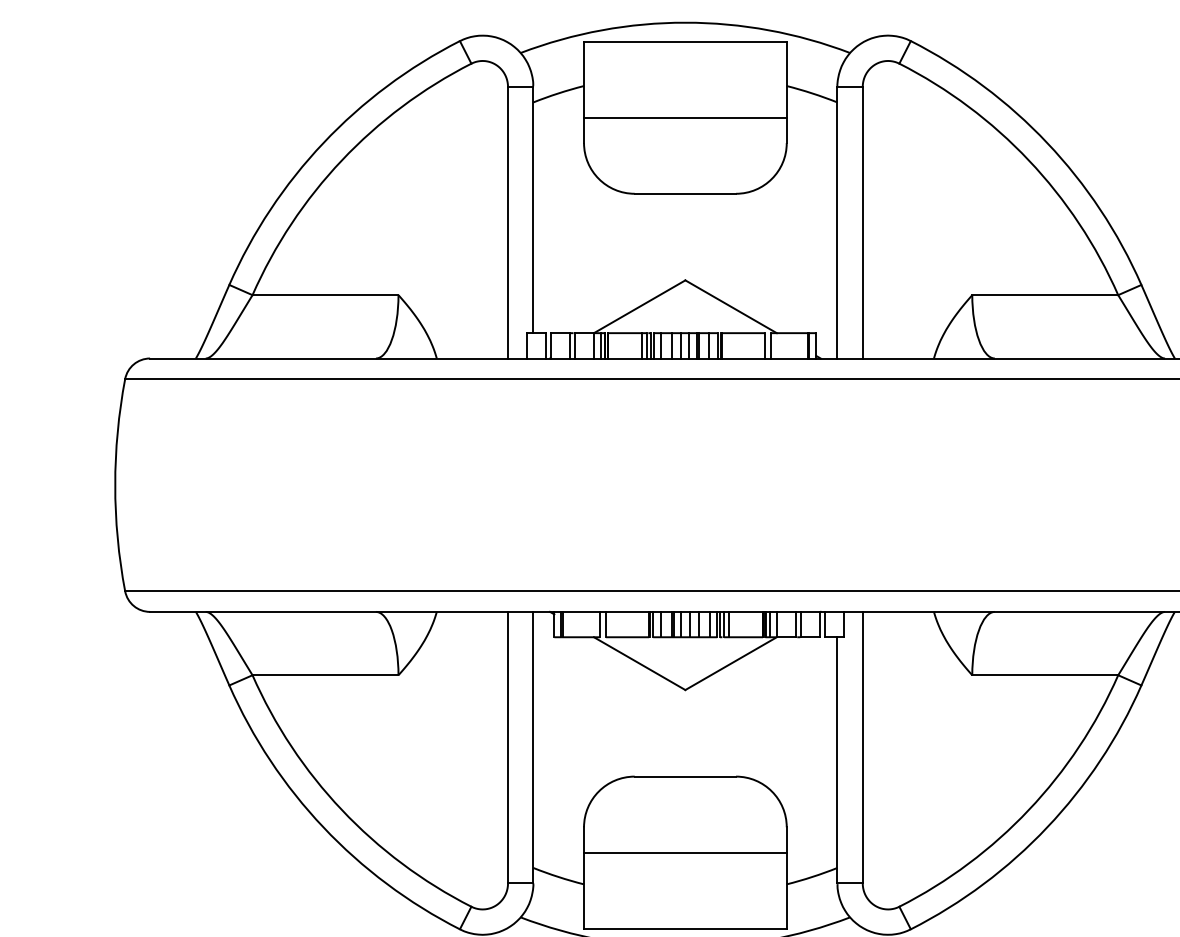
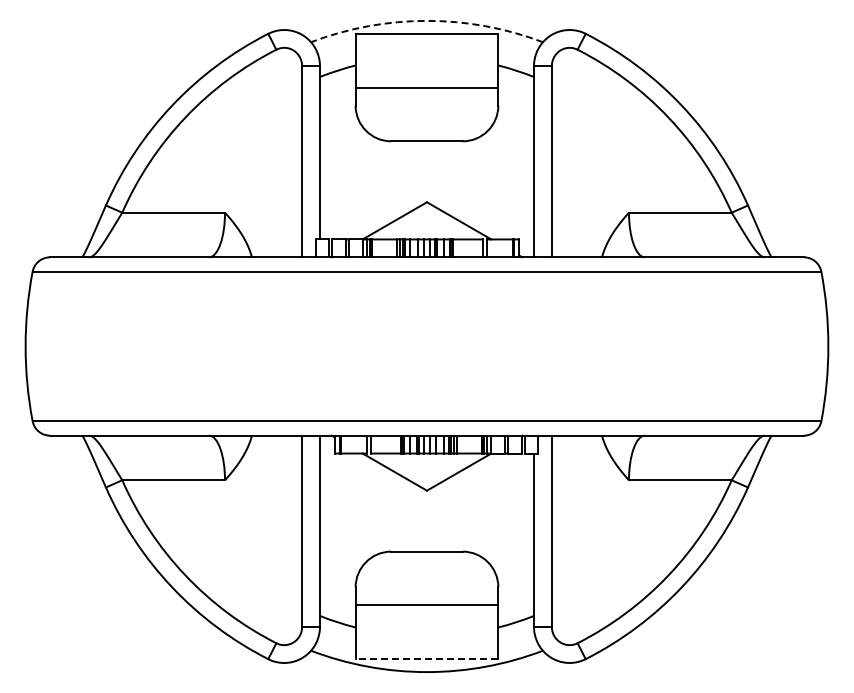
arc: (686, 22) -> (427, 20), solid -> dashed
line: (684, 928) -> (426, 658), solid -> dashed

